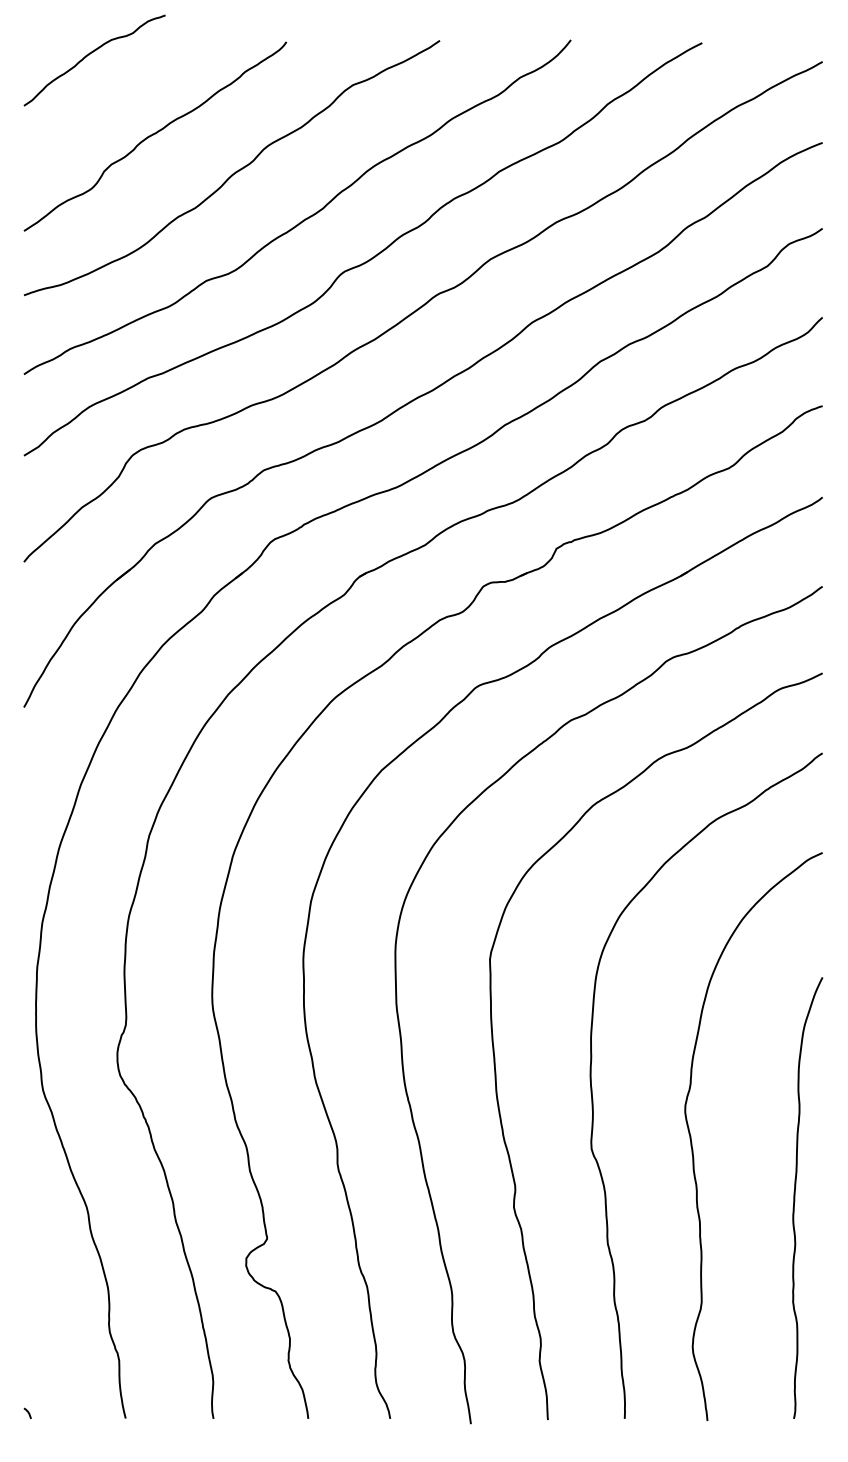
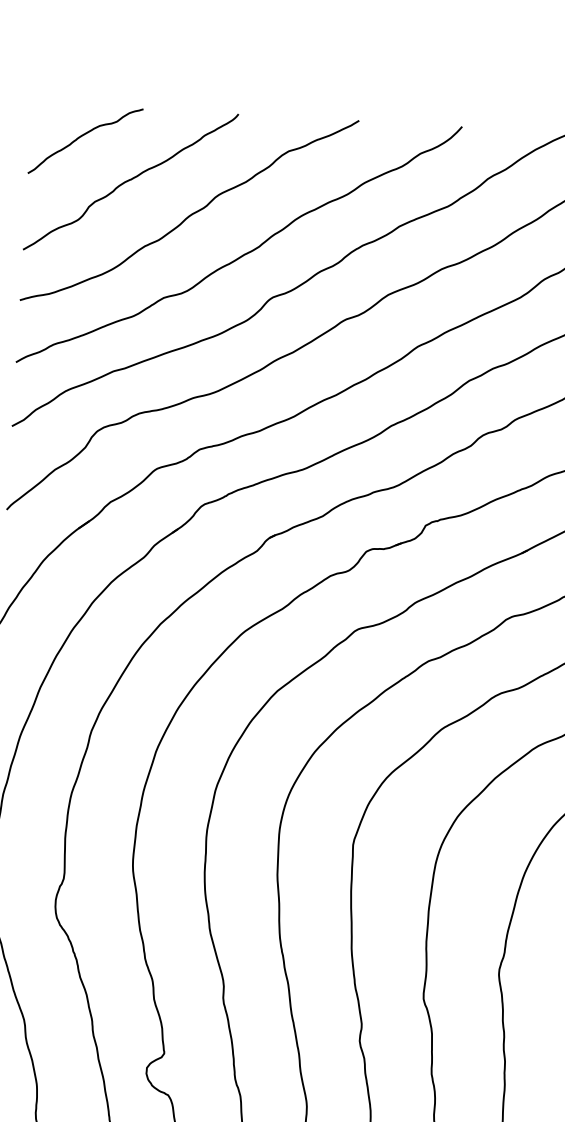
curve: (89, 55) -> (81, 137), moved

